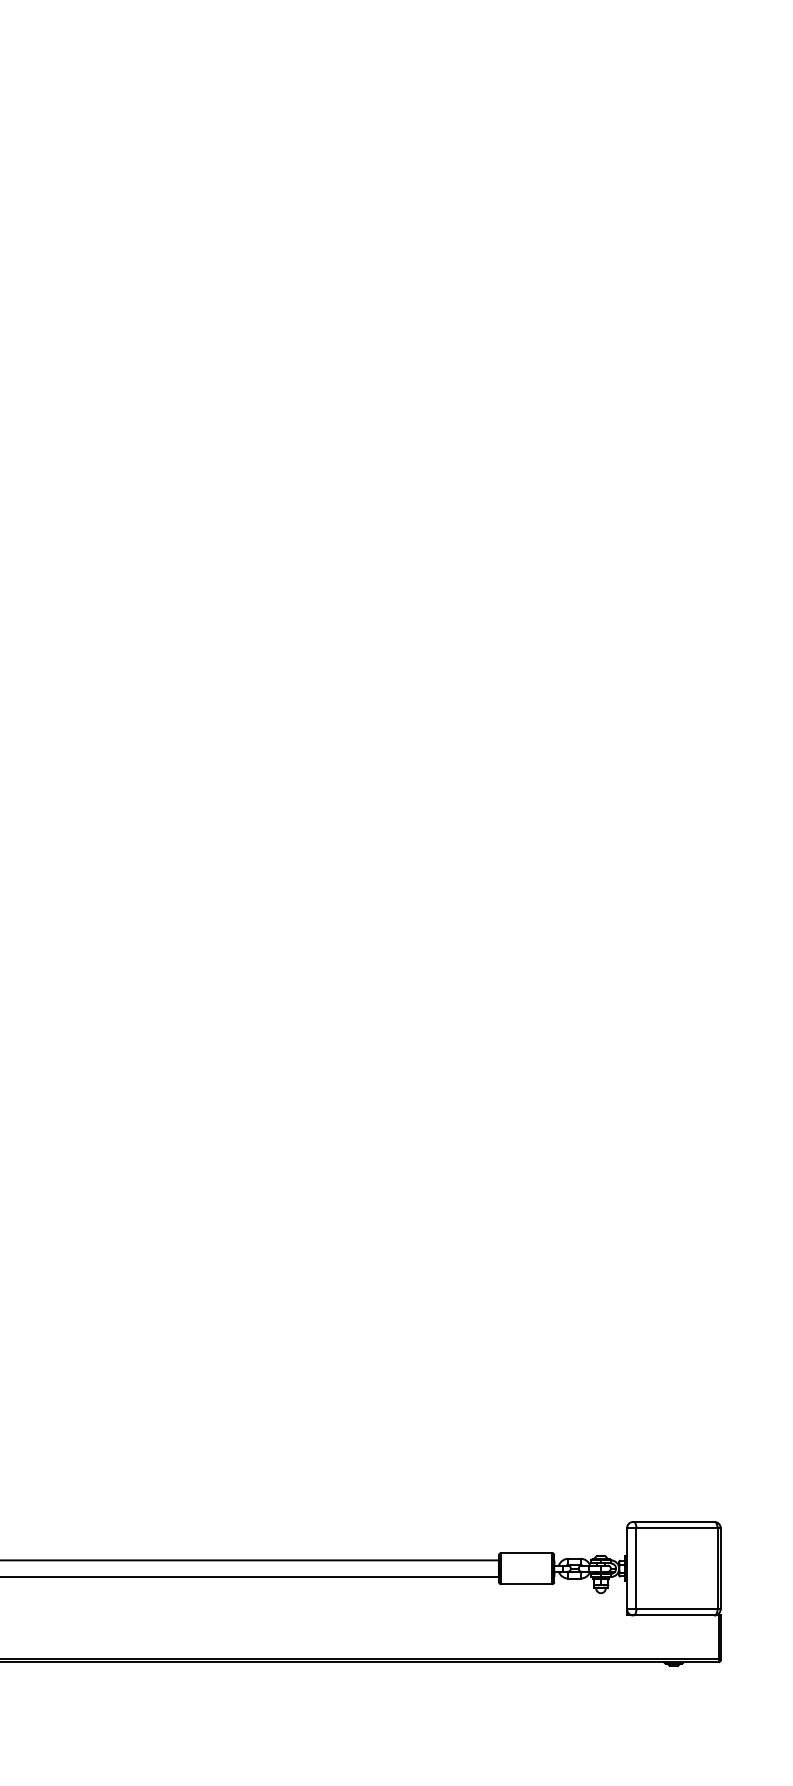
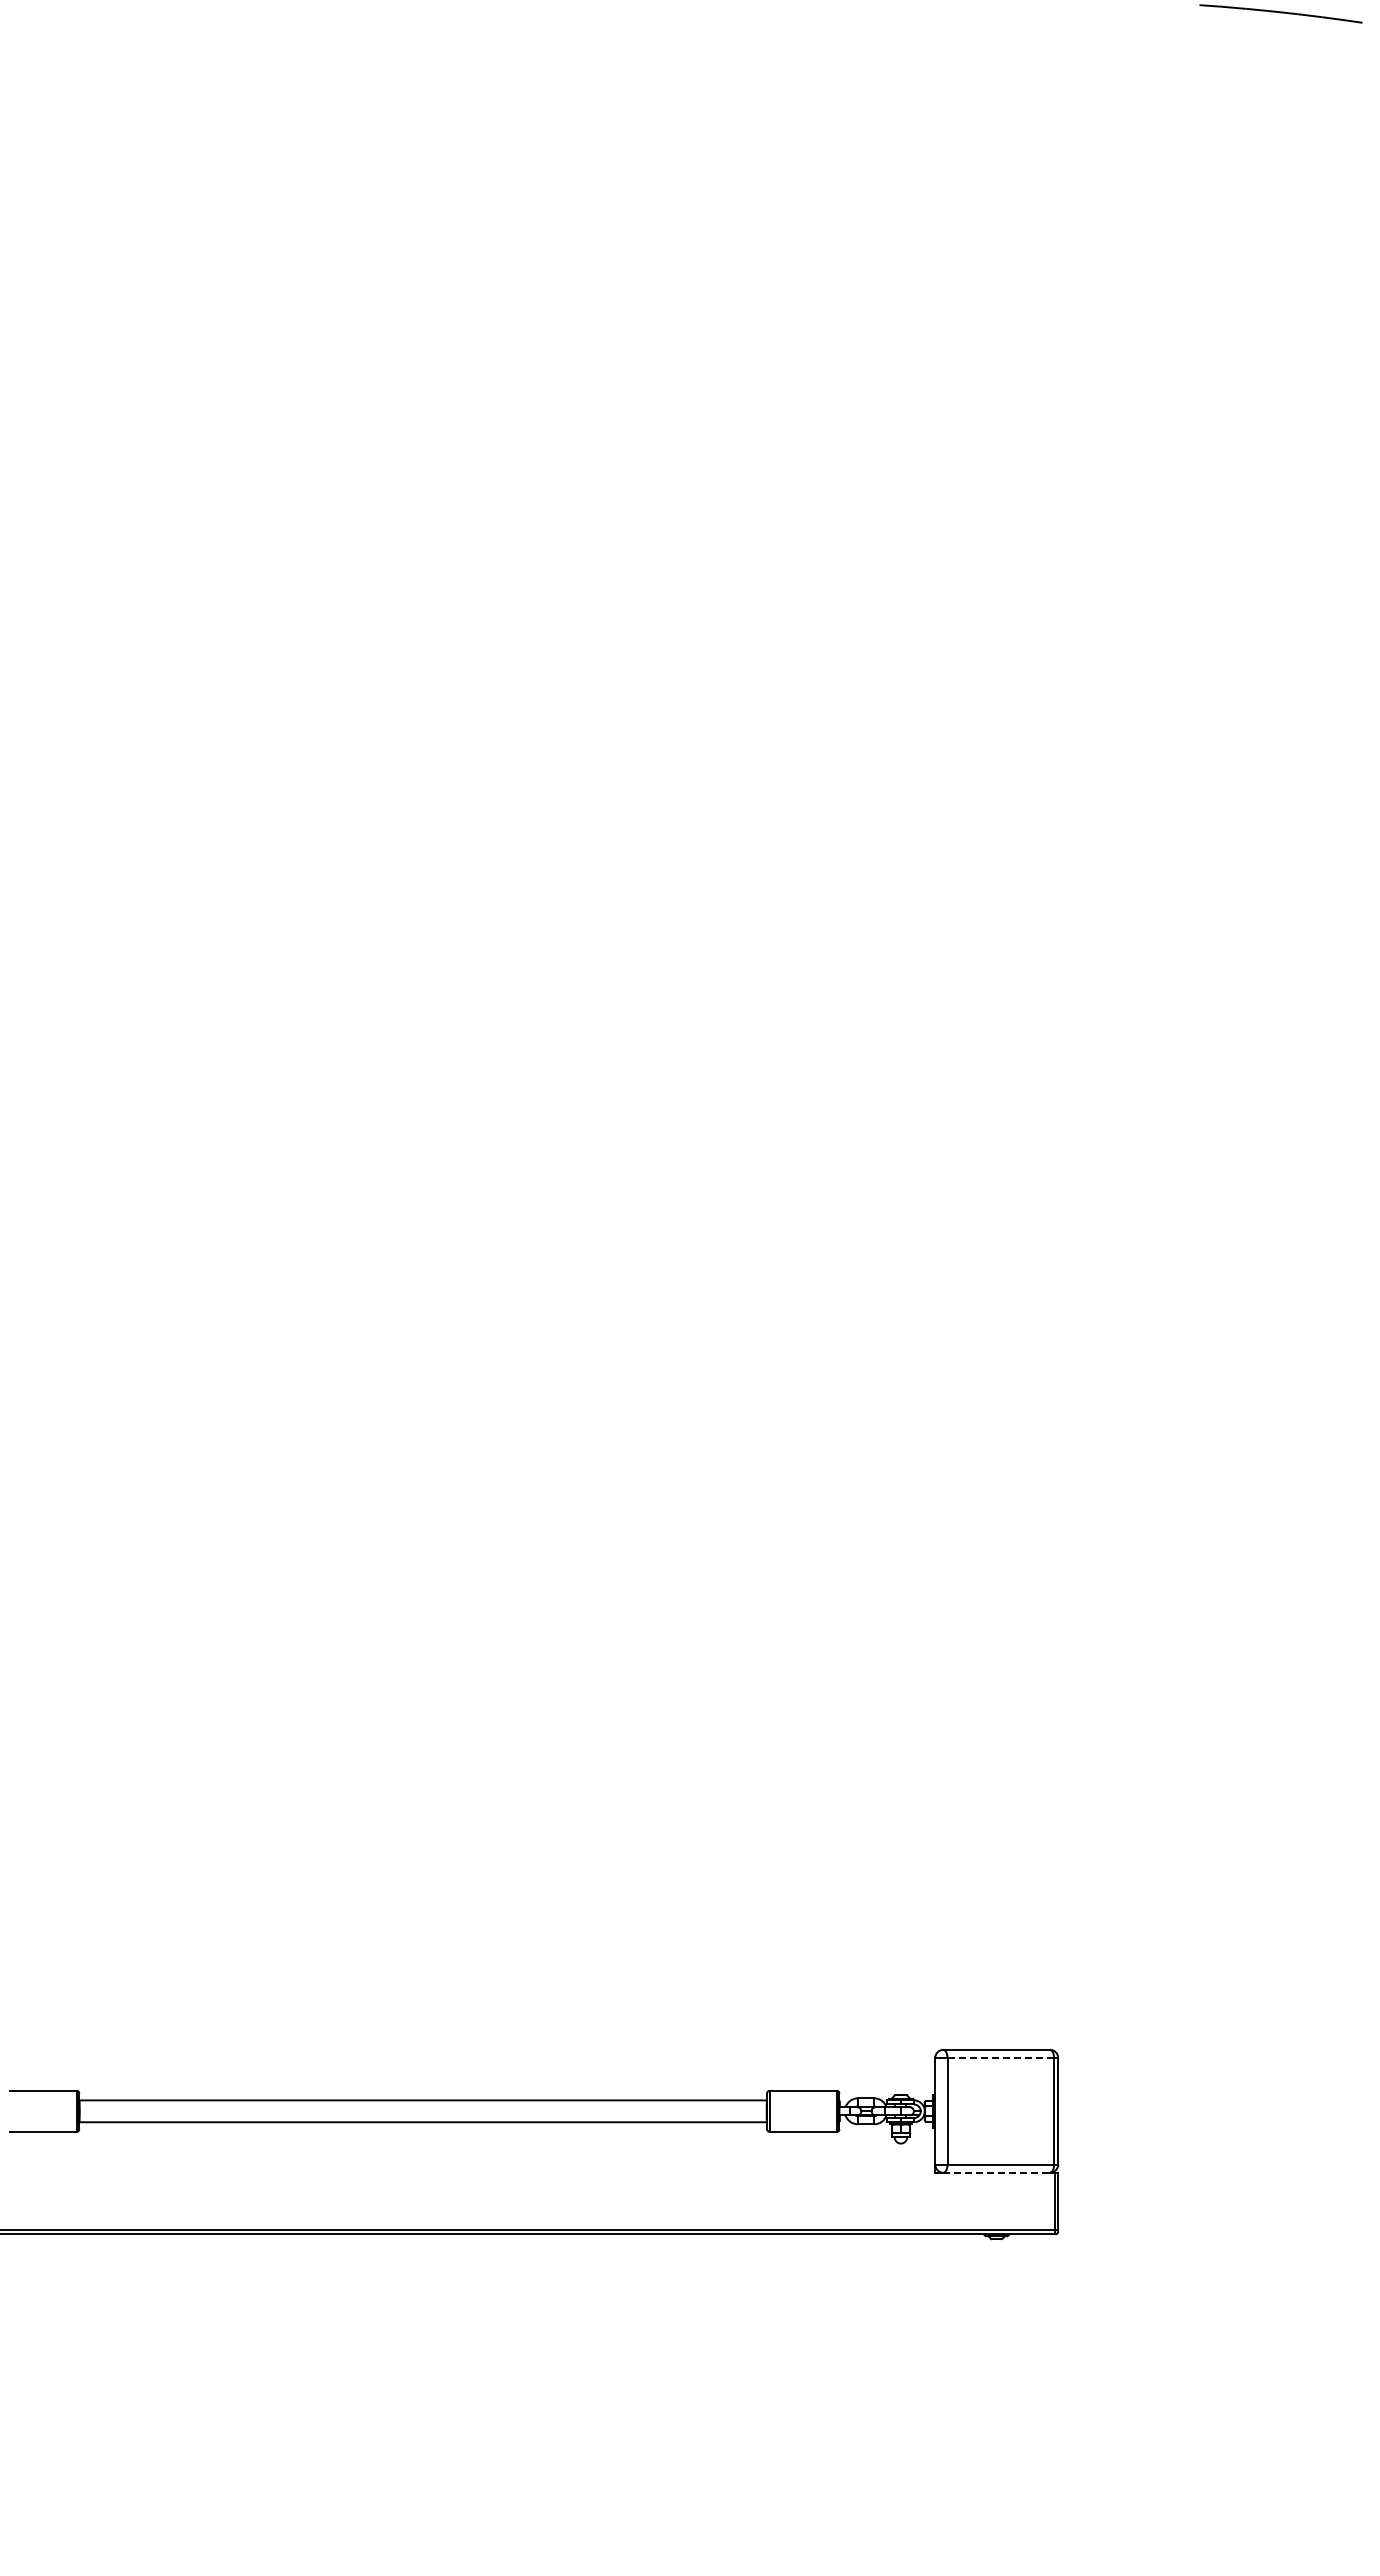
line: (677, 1528) -> (1001, 2058), solid -> dashed
line: (674, 1615) -> (997, 2172), solid -> dashed

